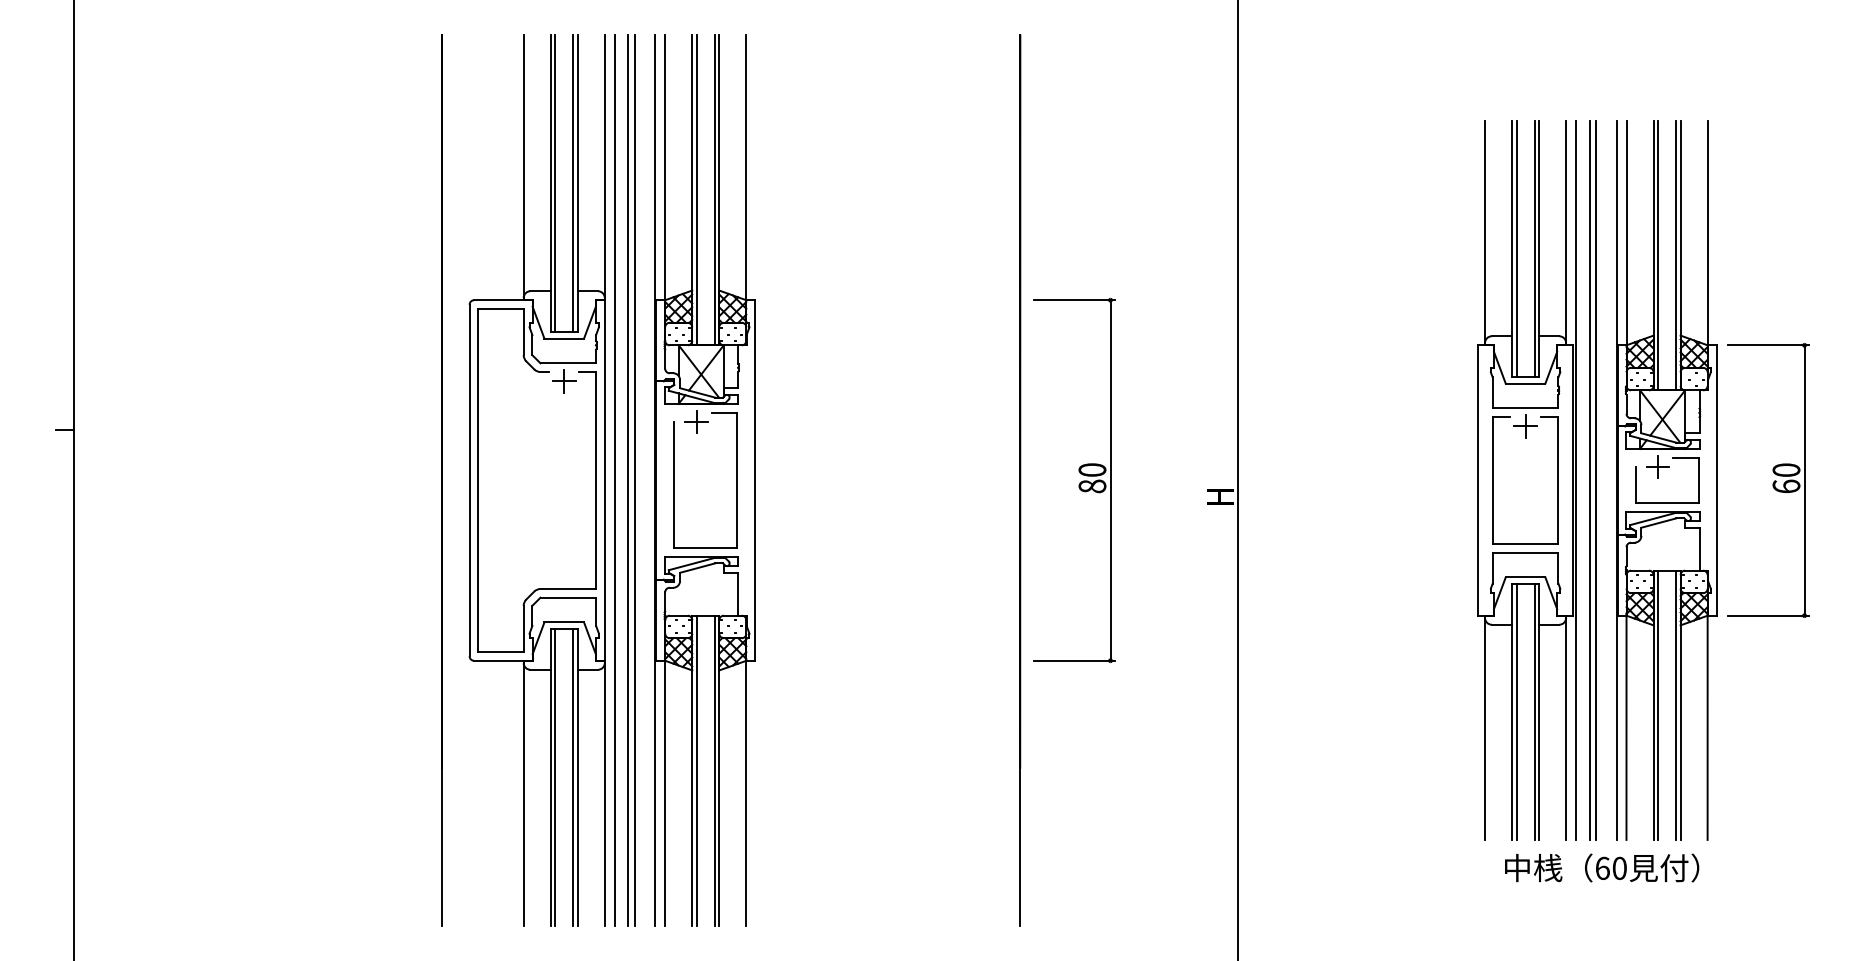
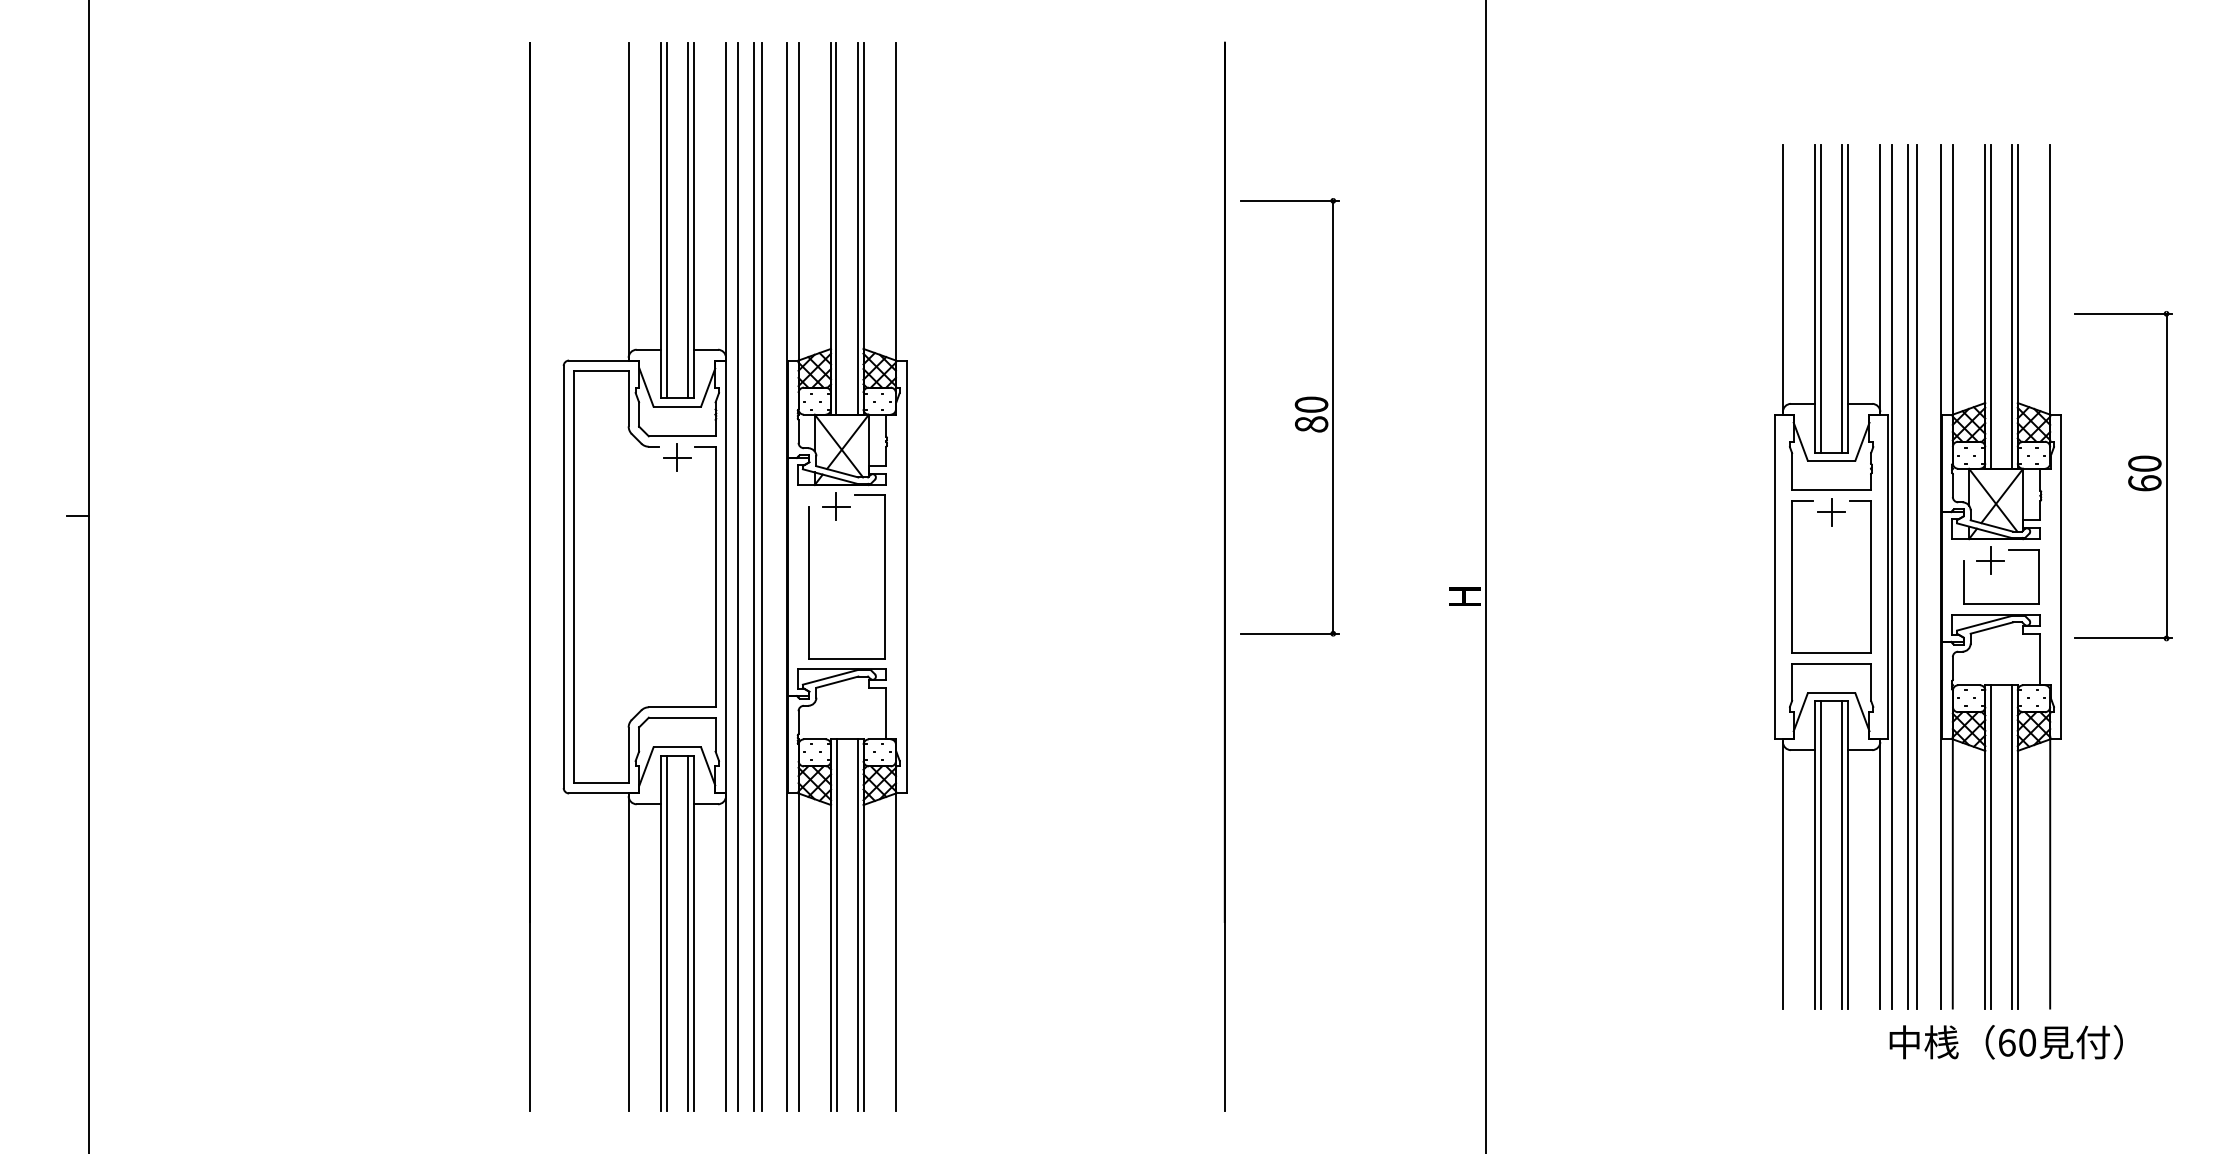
part: (1074, 480) -> (1289, 417), moved
part: (1768, 480) -> (2123, 476), moved
text: (1602, 867) -> (2006, 1041), moved

